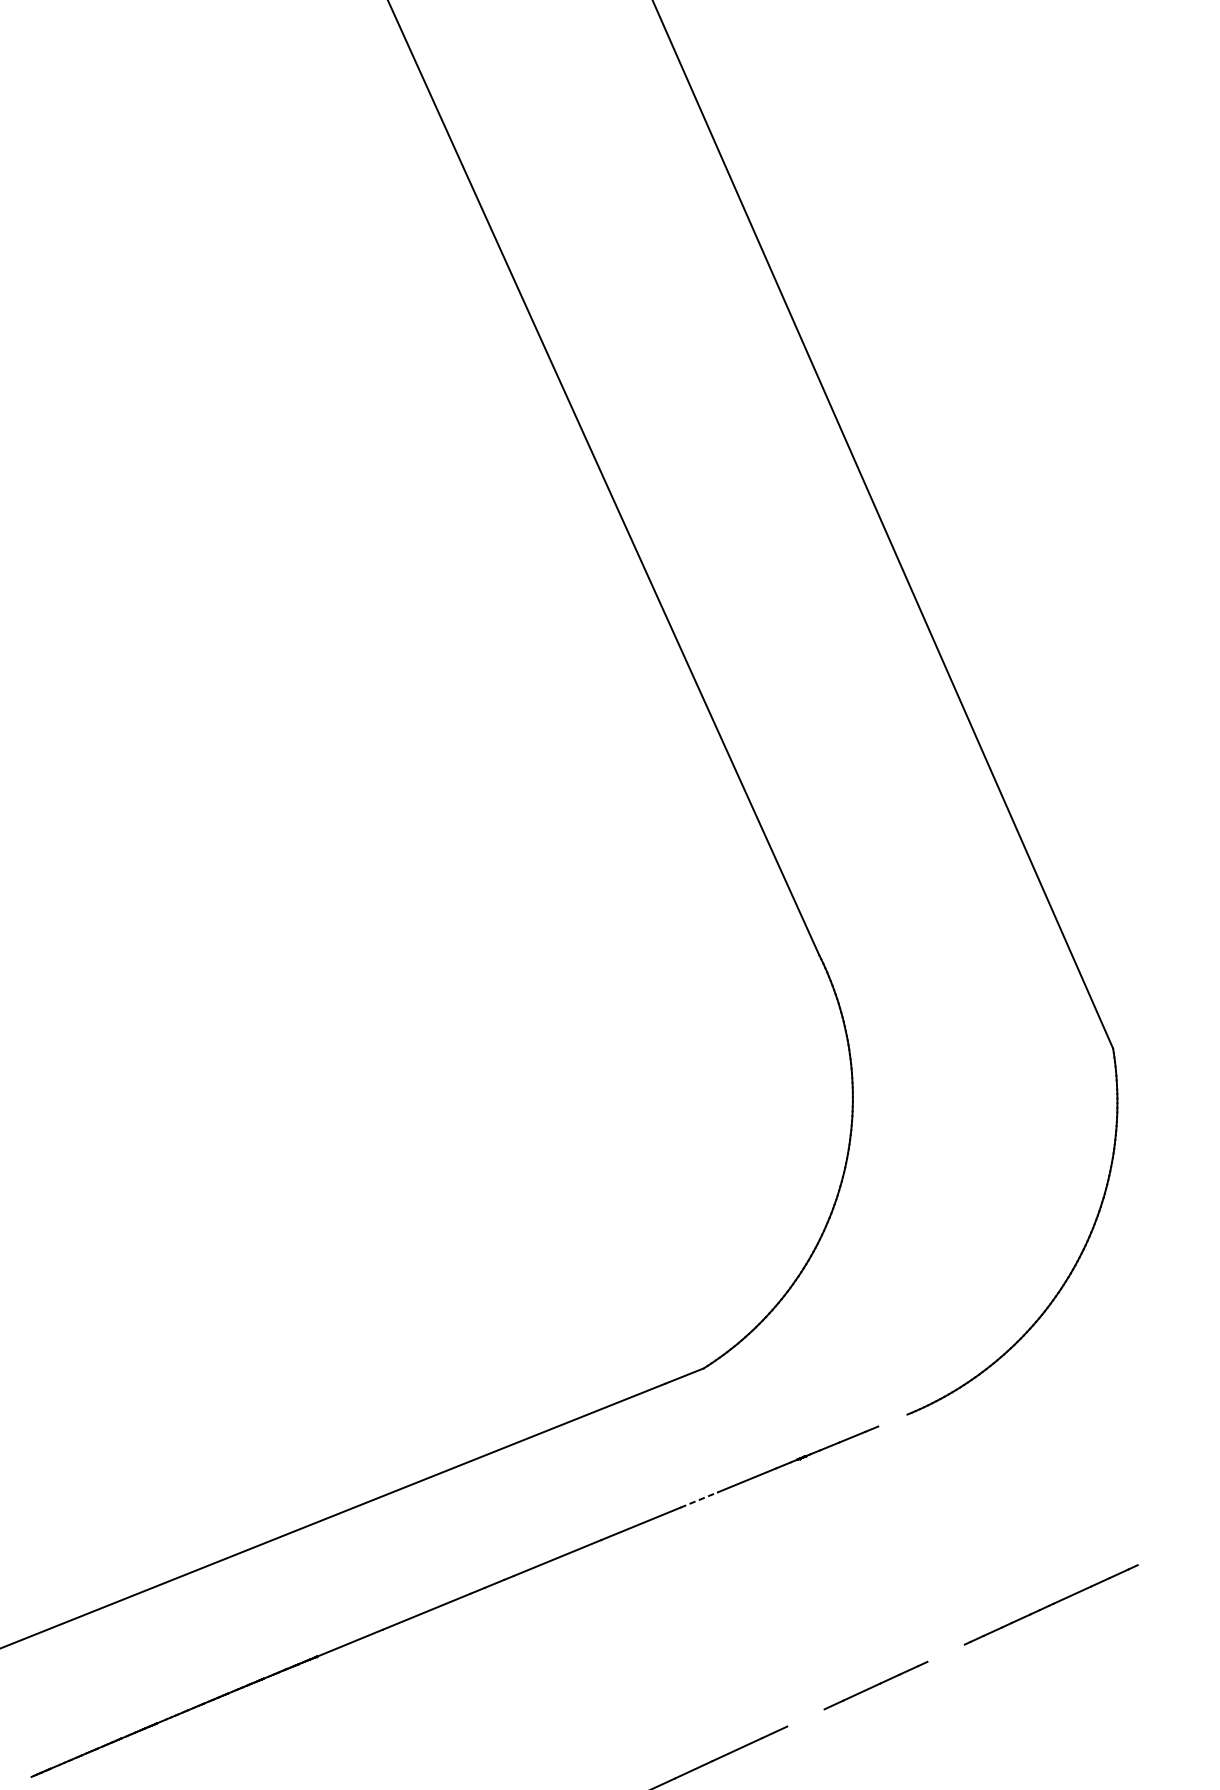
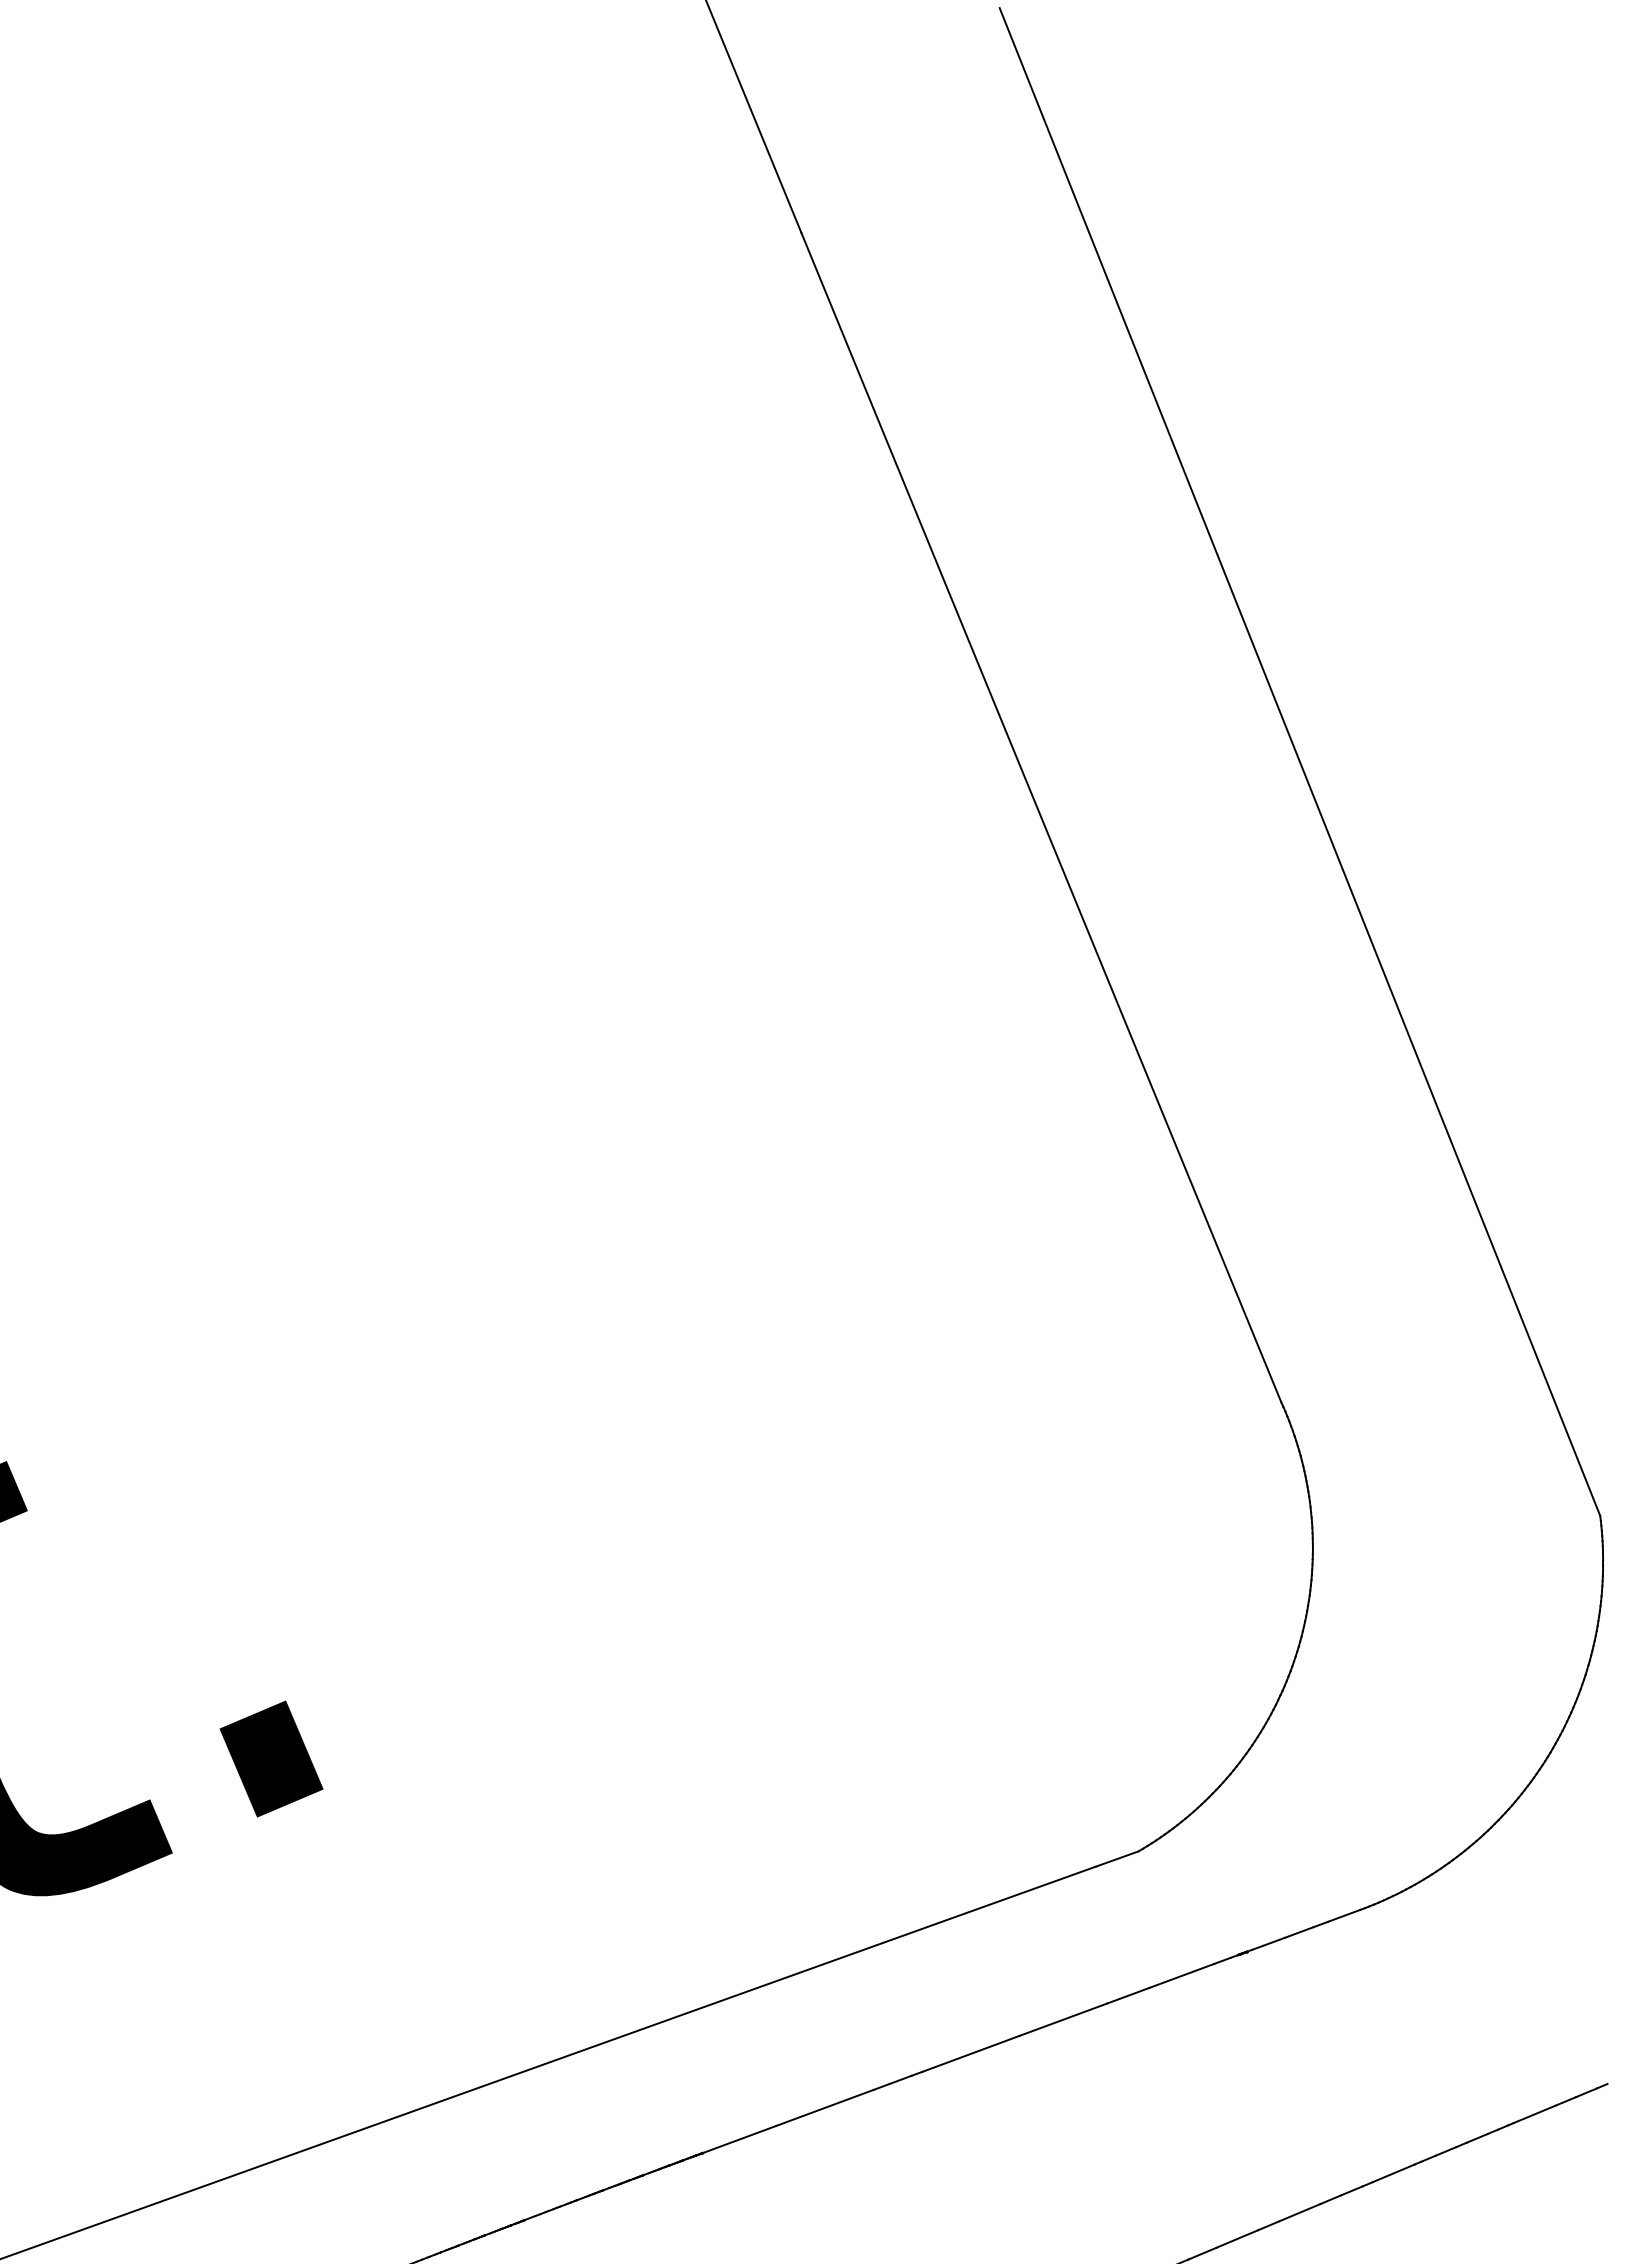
line: (892, 1420) -> (1343, 1915), added
line: (699, 1499) -> (1128, 1995), dashed -> solid
line: (945, 1653) -> (1393, 2173), added
line: (806, 1717) -> (1237, 2238), added

